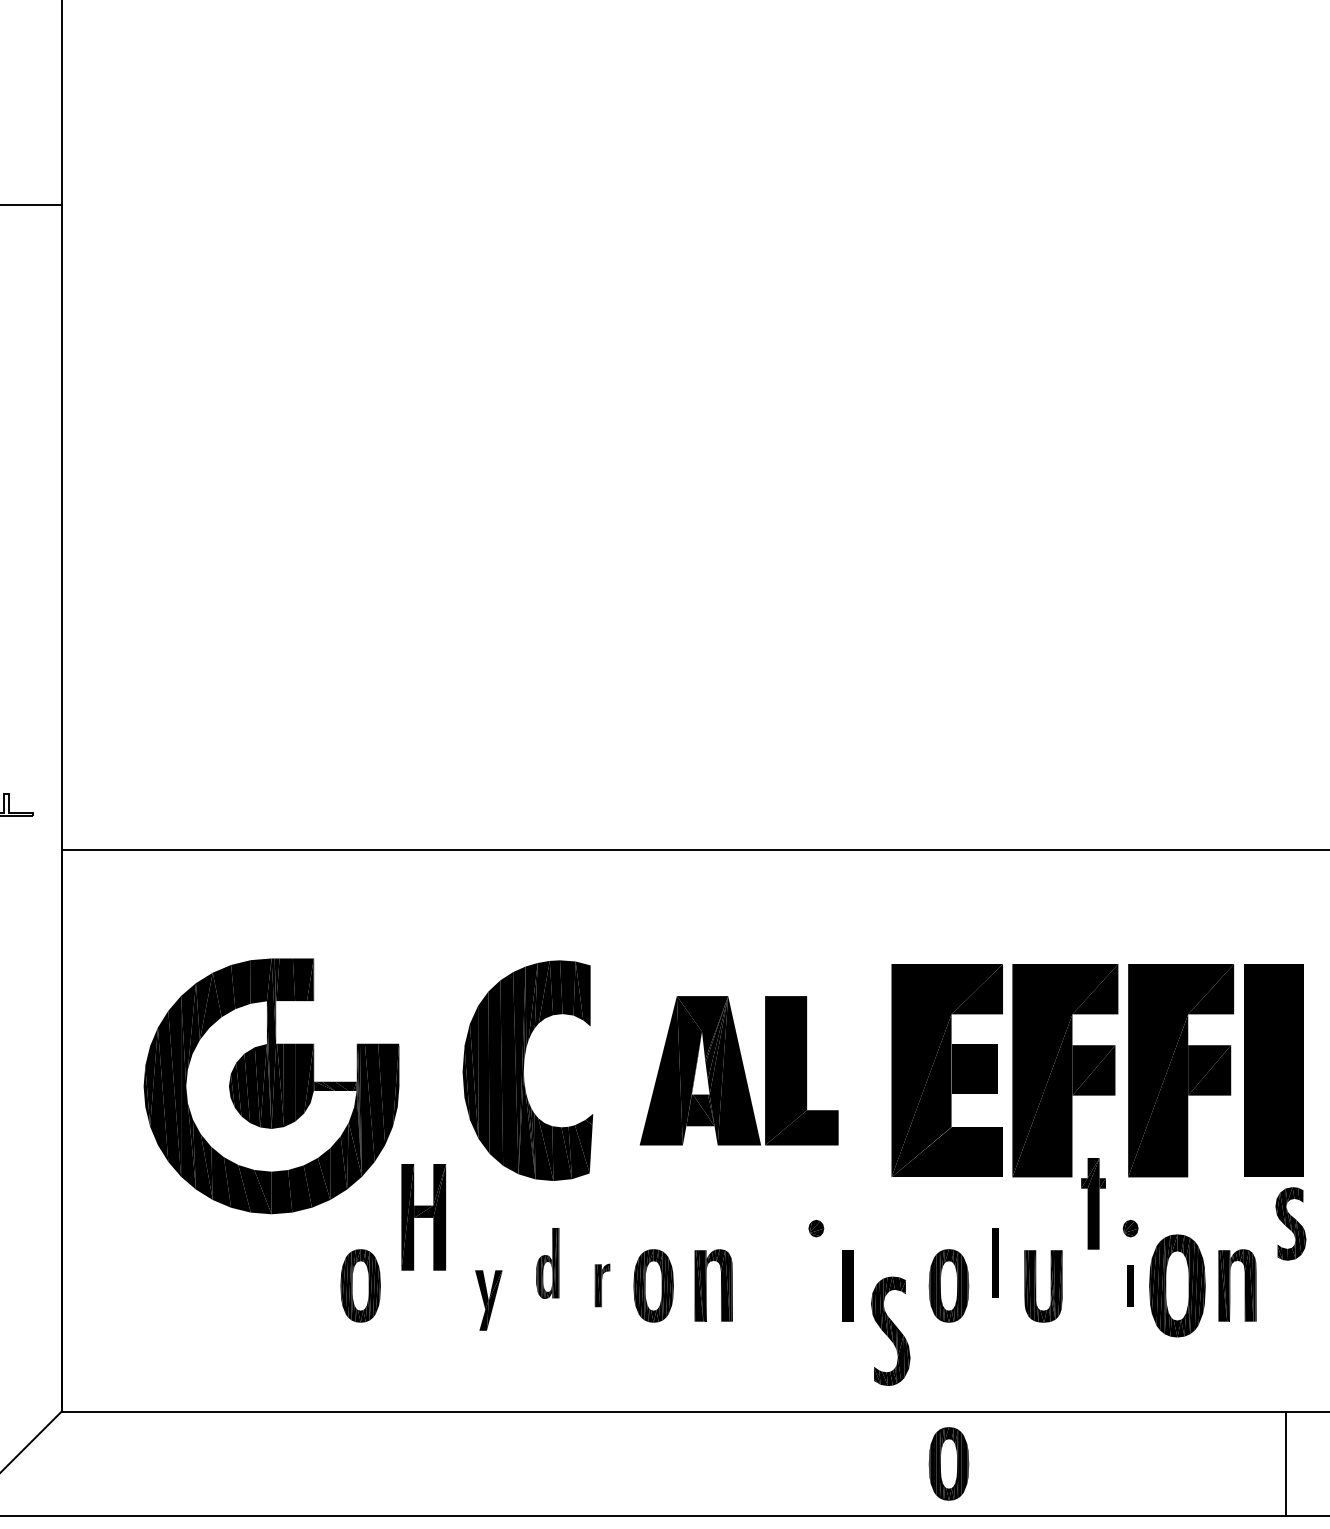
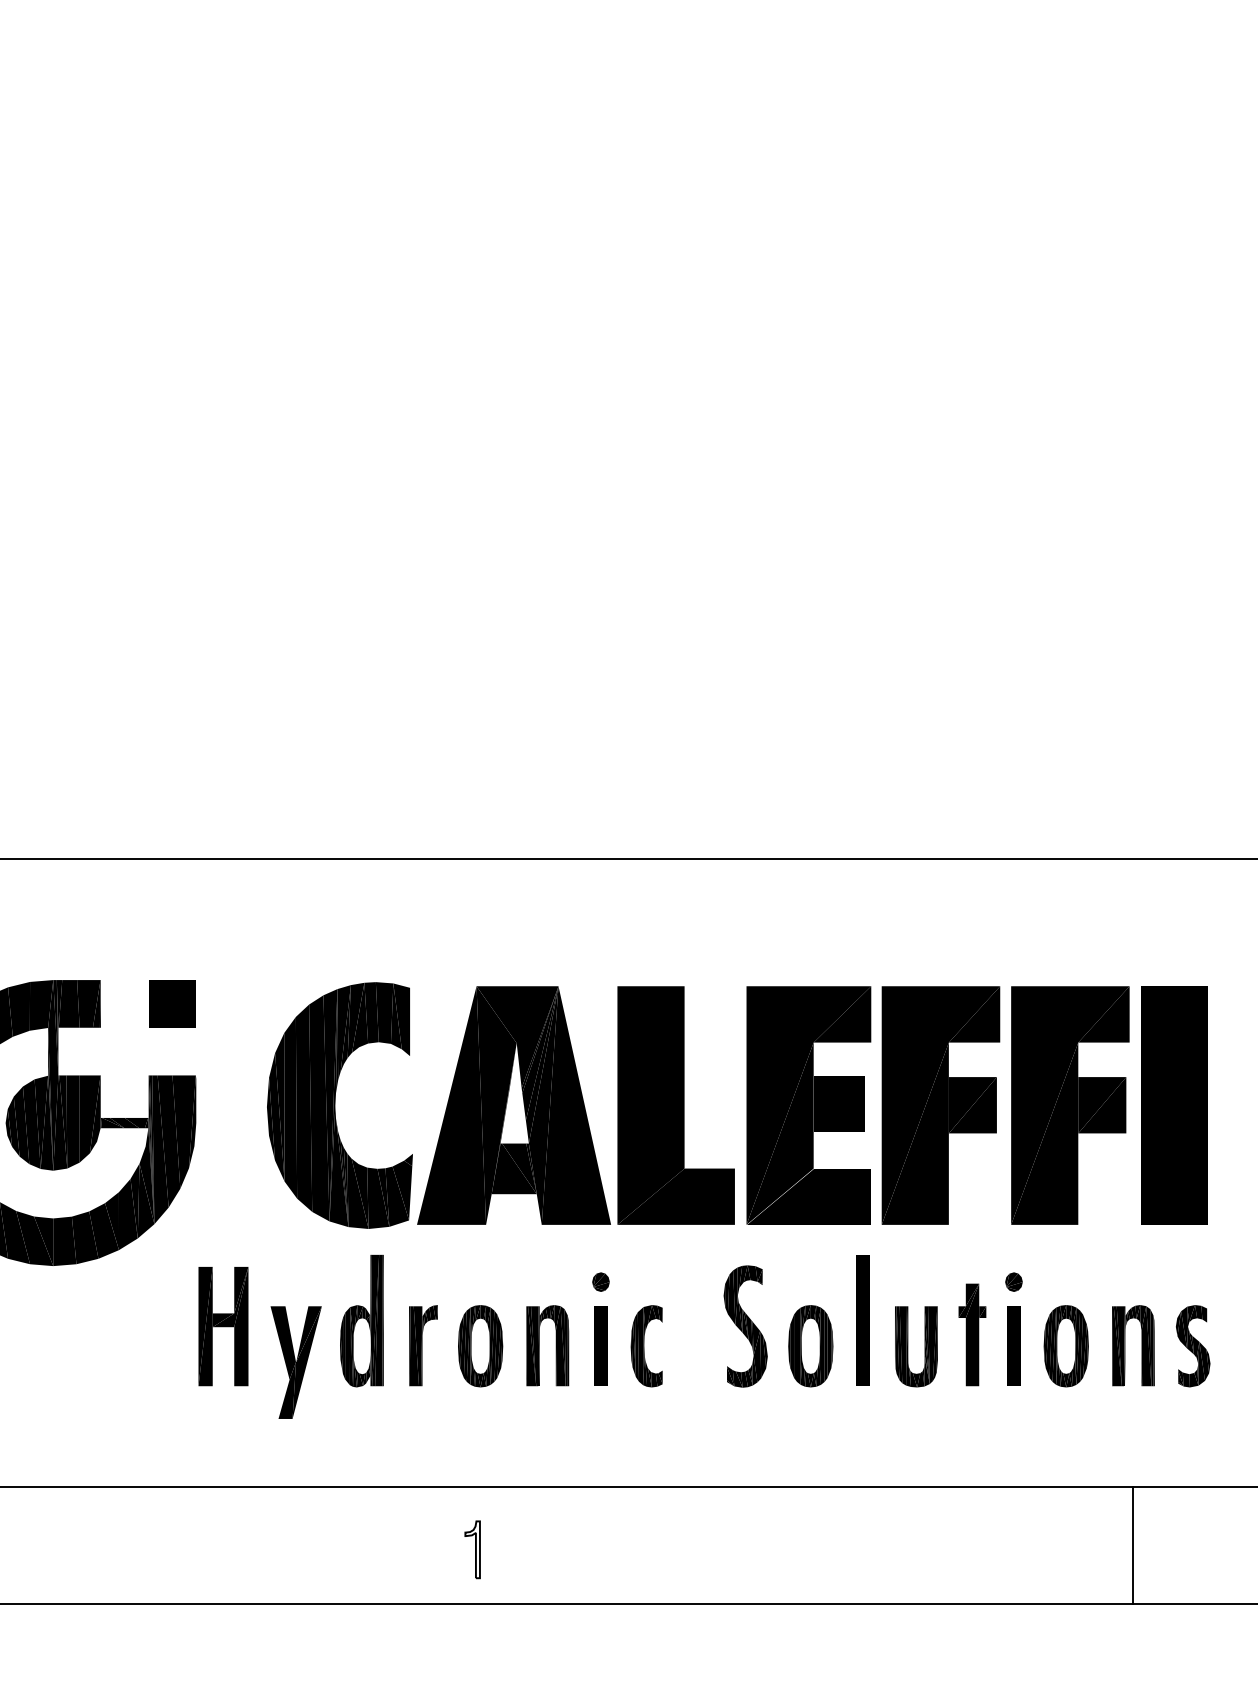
part: (377, 979) -> (171, 1003), added
part: (739, 1070) -> (576, 1105), size x1.43
part: (1093, 1203) -> (972, 1334), moved
part: (423, 1217) -> (223, 1326), moved
part: (1290, 1223) -> (1192, 1345), moved
part: (816, 1228) -> (601, 1282), moved
part: (995, 1262) -> (862, 1320), size x1.67
part: (547, 1263) -> (361, 1321), size x1.67
part: (360, 1285) -> (152, 1345), removed
part: (602, 1285) -> (423, 1345), size x1.67
part: (802, 1285) -> (647, 1345), added
part: (847, 1285) -> (600, 1345), moved
part: (1130, 1285) -> (1013, 1345), size x1.67
part: (1177, 1285) -> (1066, 1345), size x0.71
part: (488, 1300) -> (295, 1362), size x1.67
part: (890, 1330) -> (745, 1325), moved
part: (948, 1463) -> (810, 1544), removed
line: (1286, 1463) -> (1133, 1544), moved
part: (646, 1467) -> (472, 1549), added

